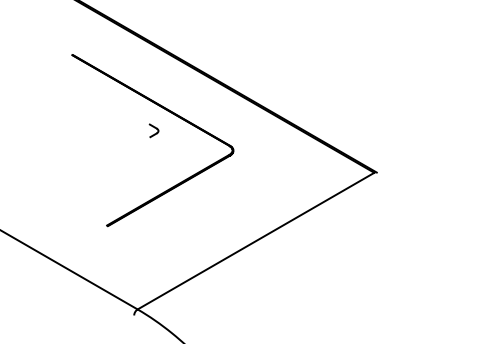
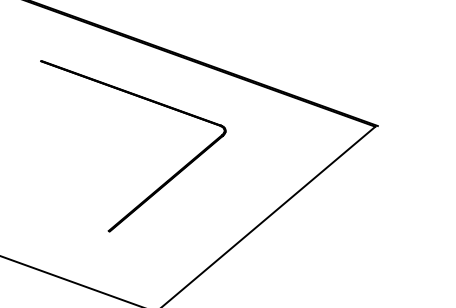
part: (153, 130) -> (139, 124), removed

